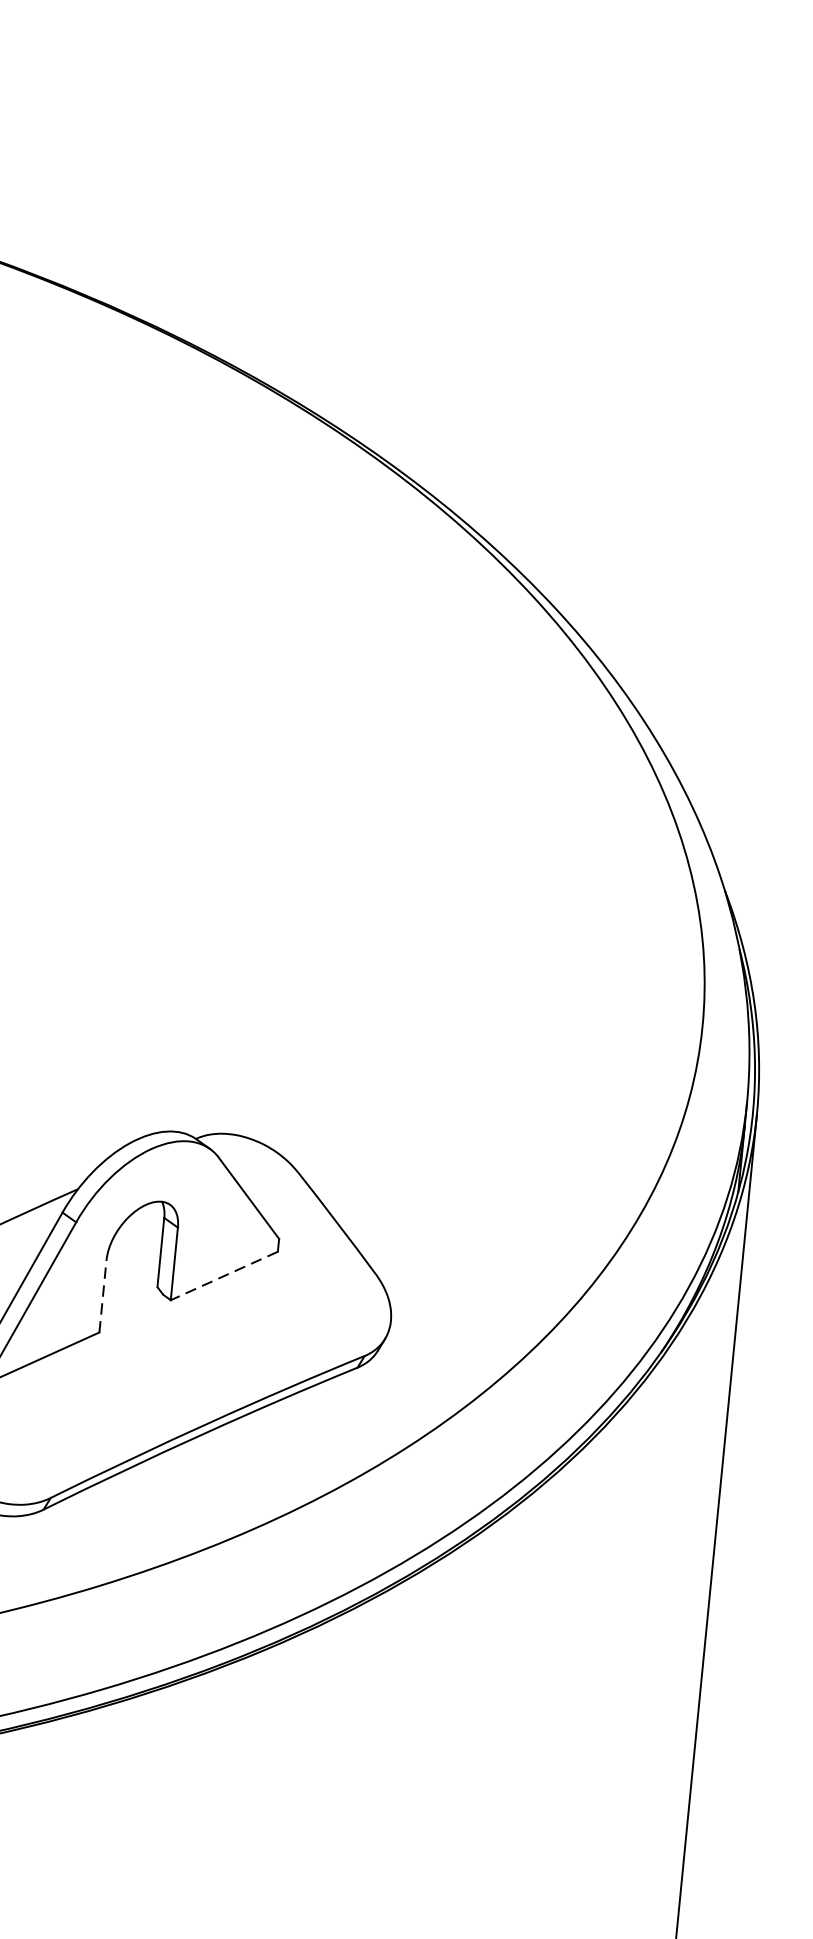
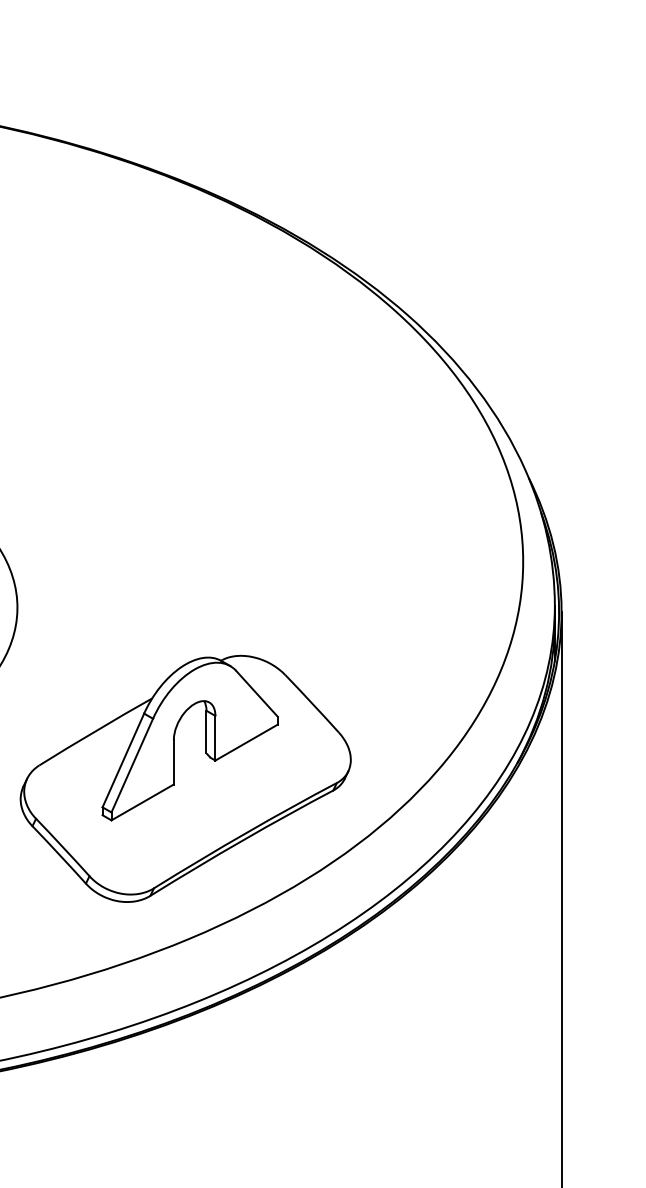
line: (224, 1275) -> (246, 742), dashed -> solid
line: (102, 1295) -> (173, 761), dashed -> solid

